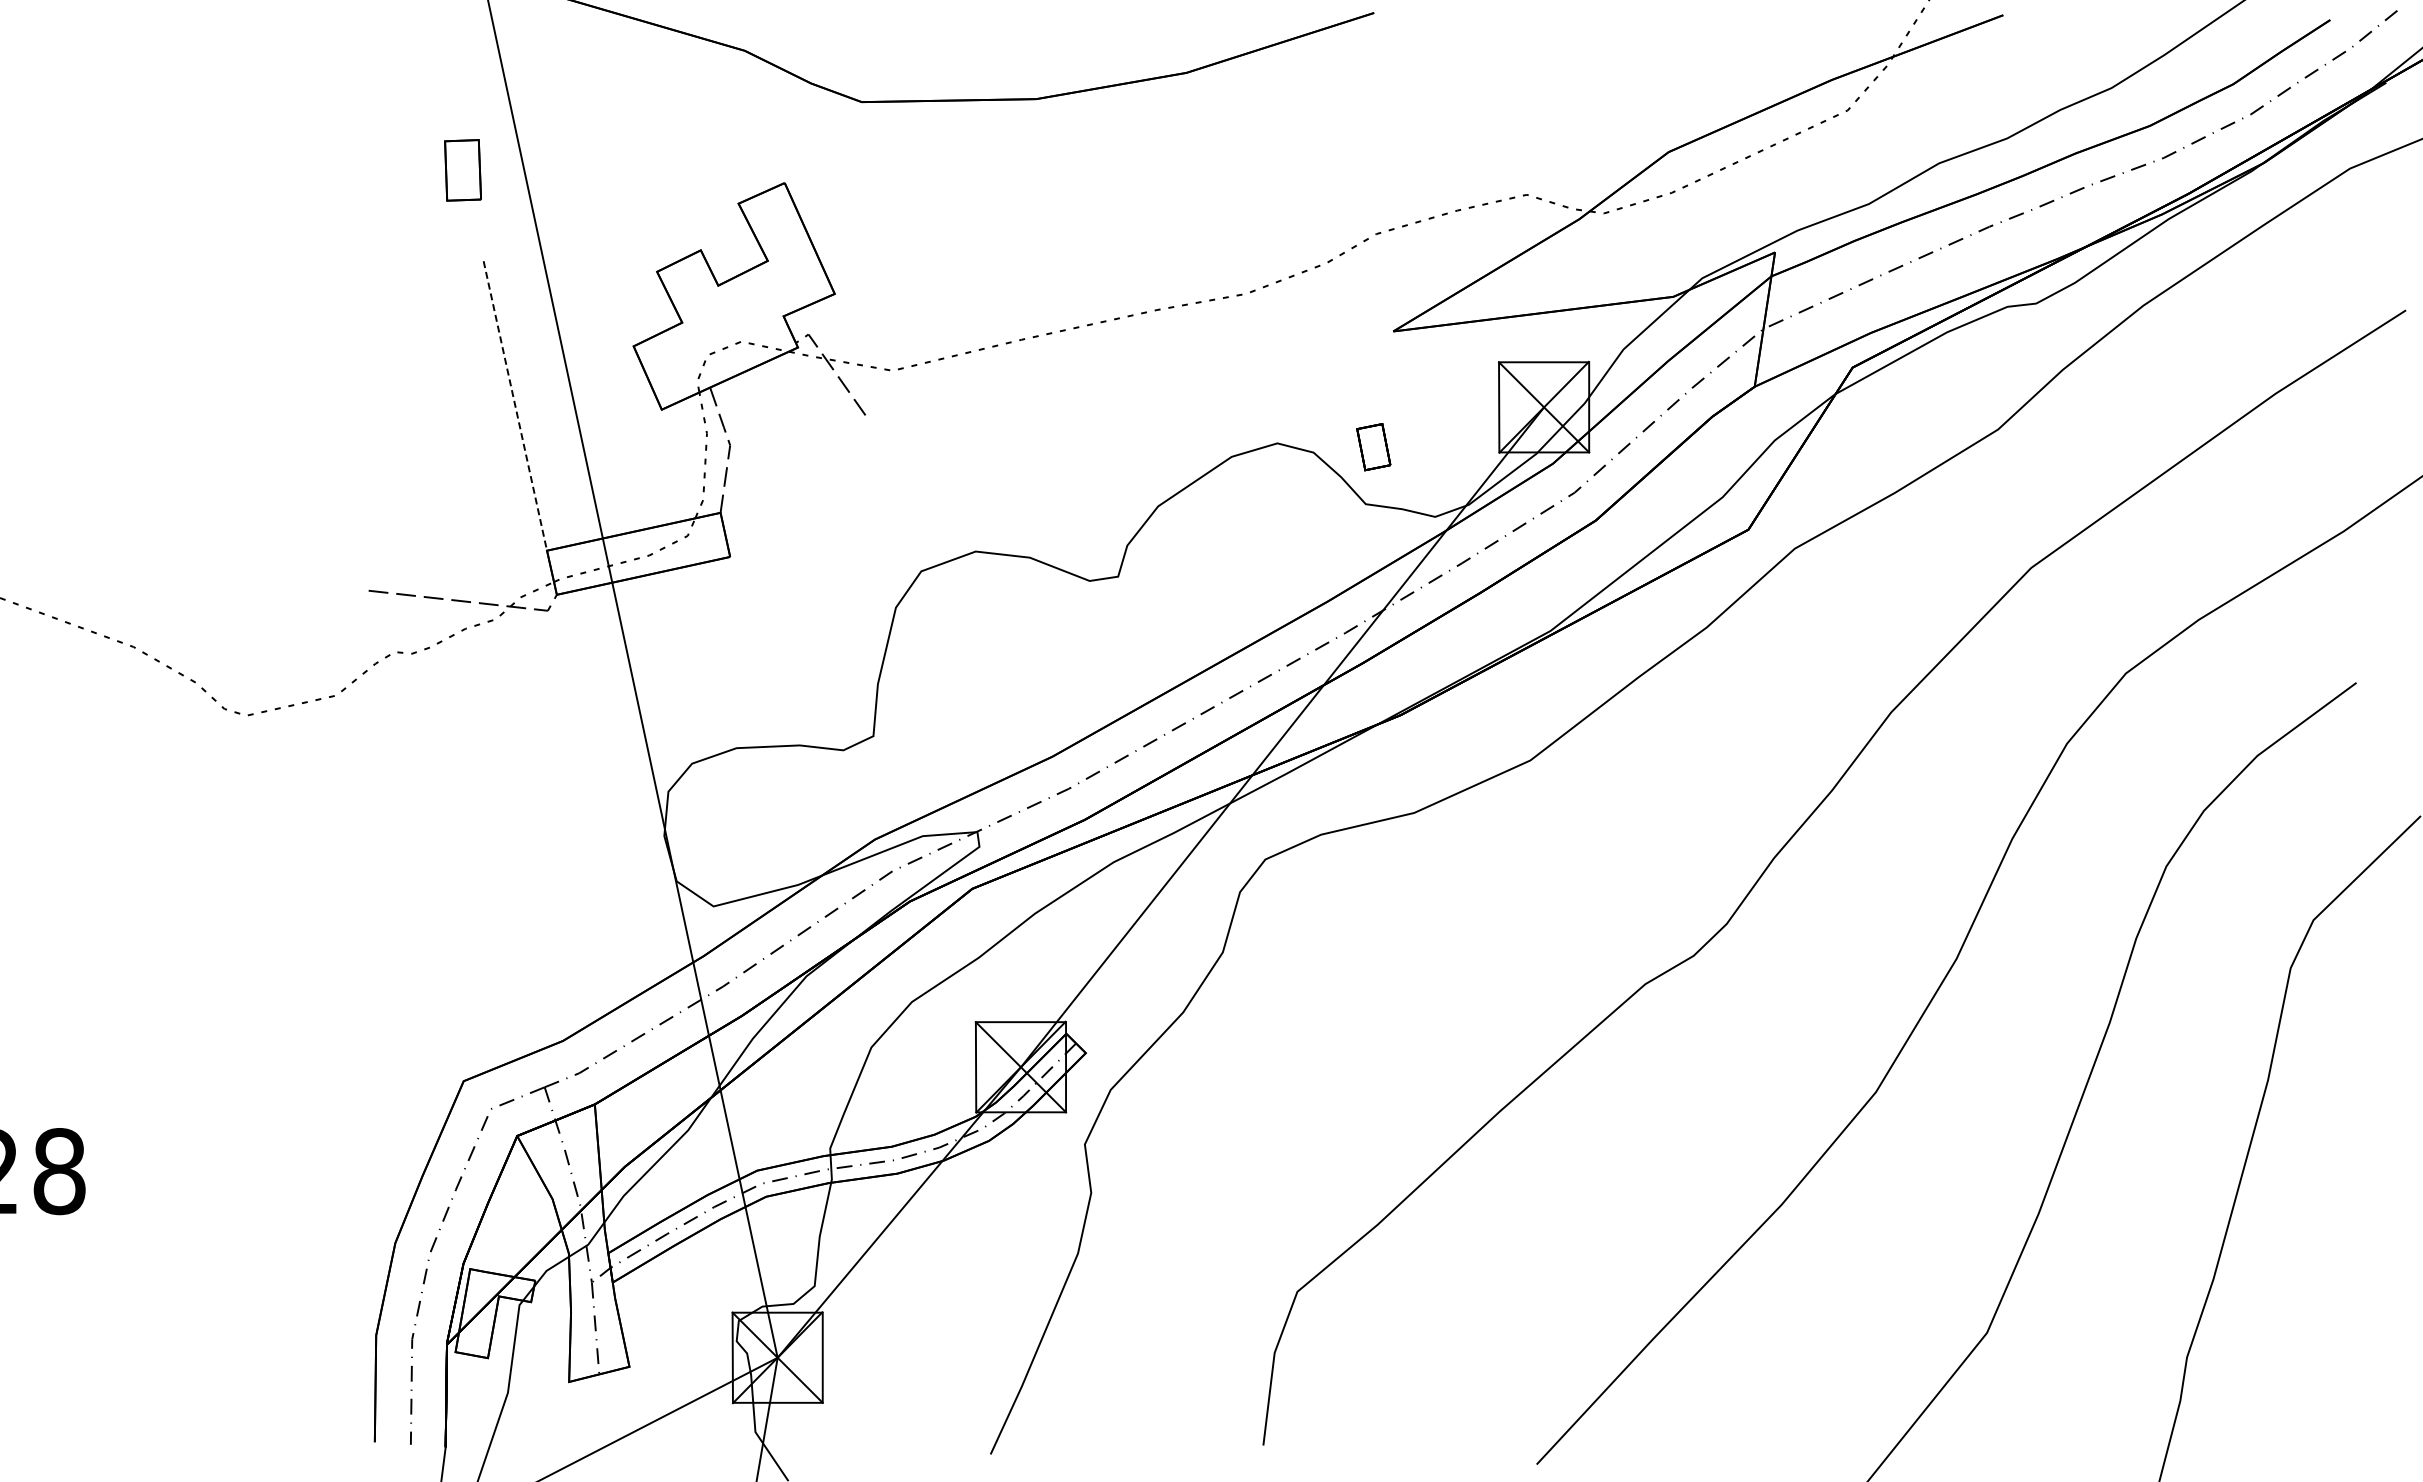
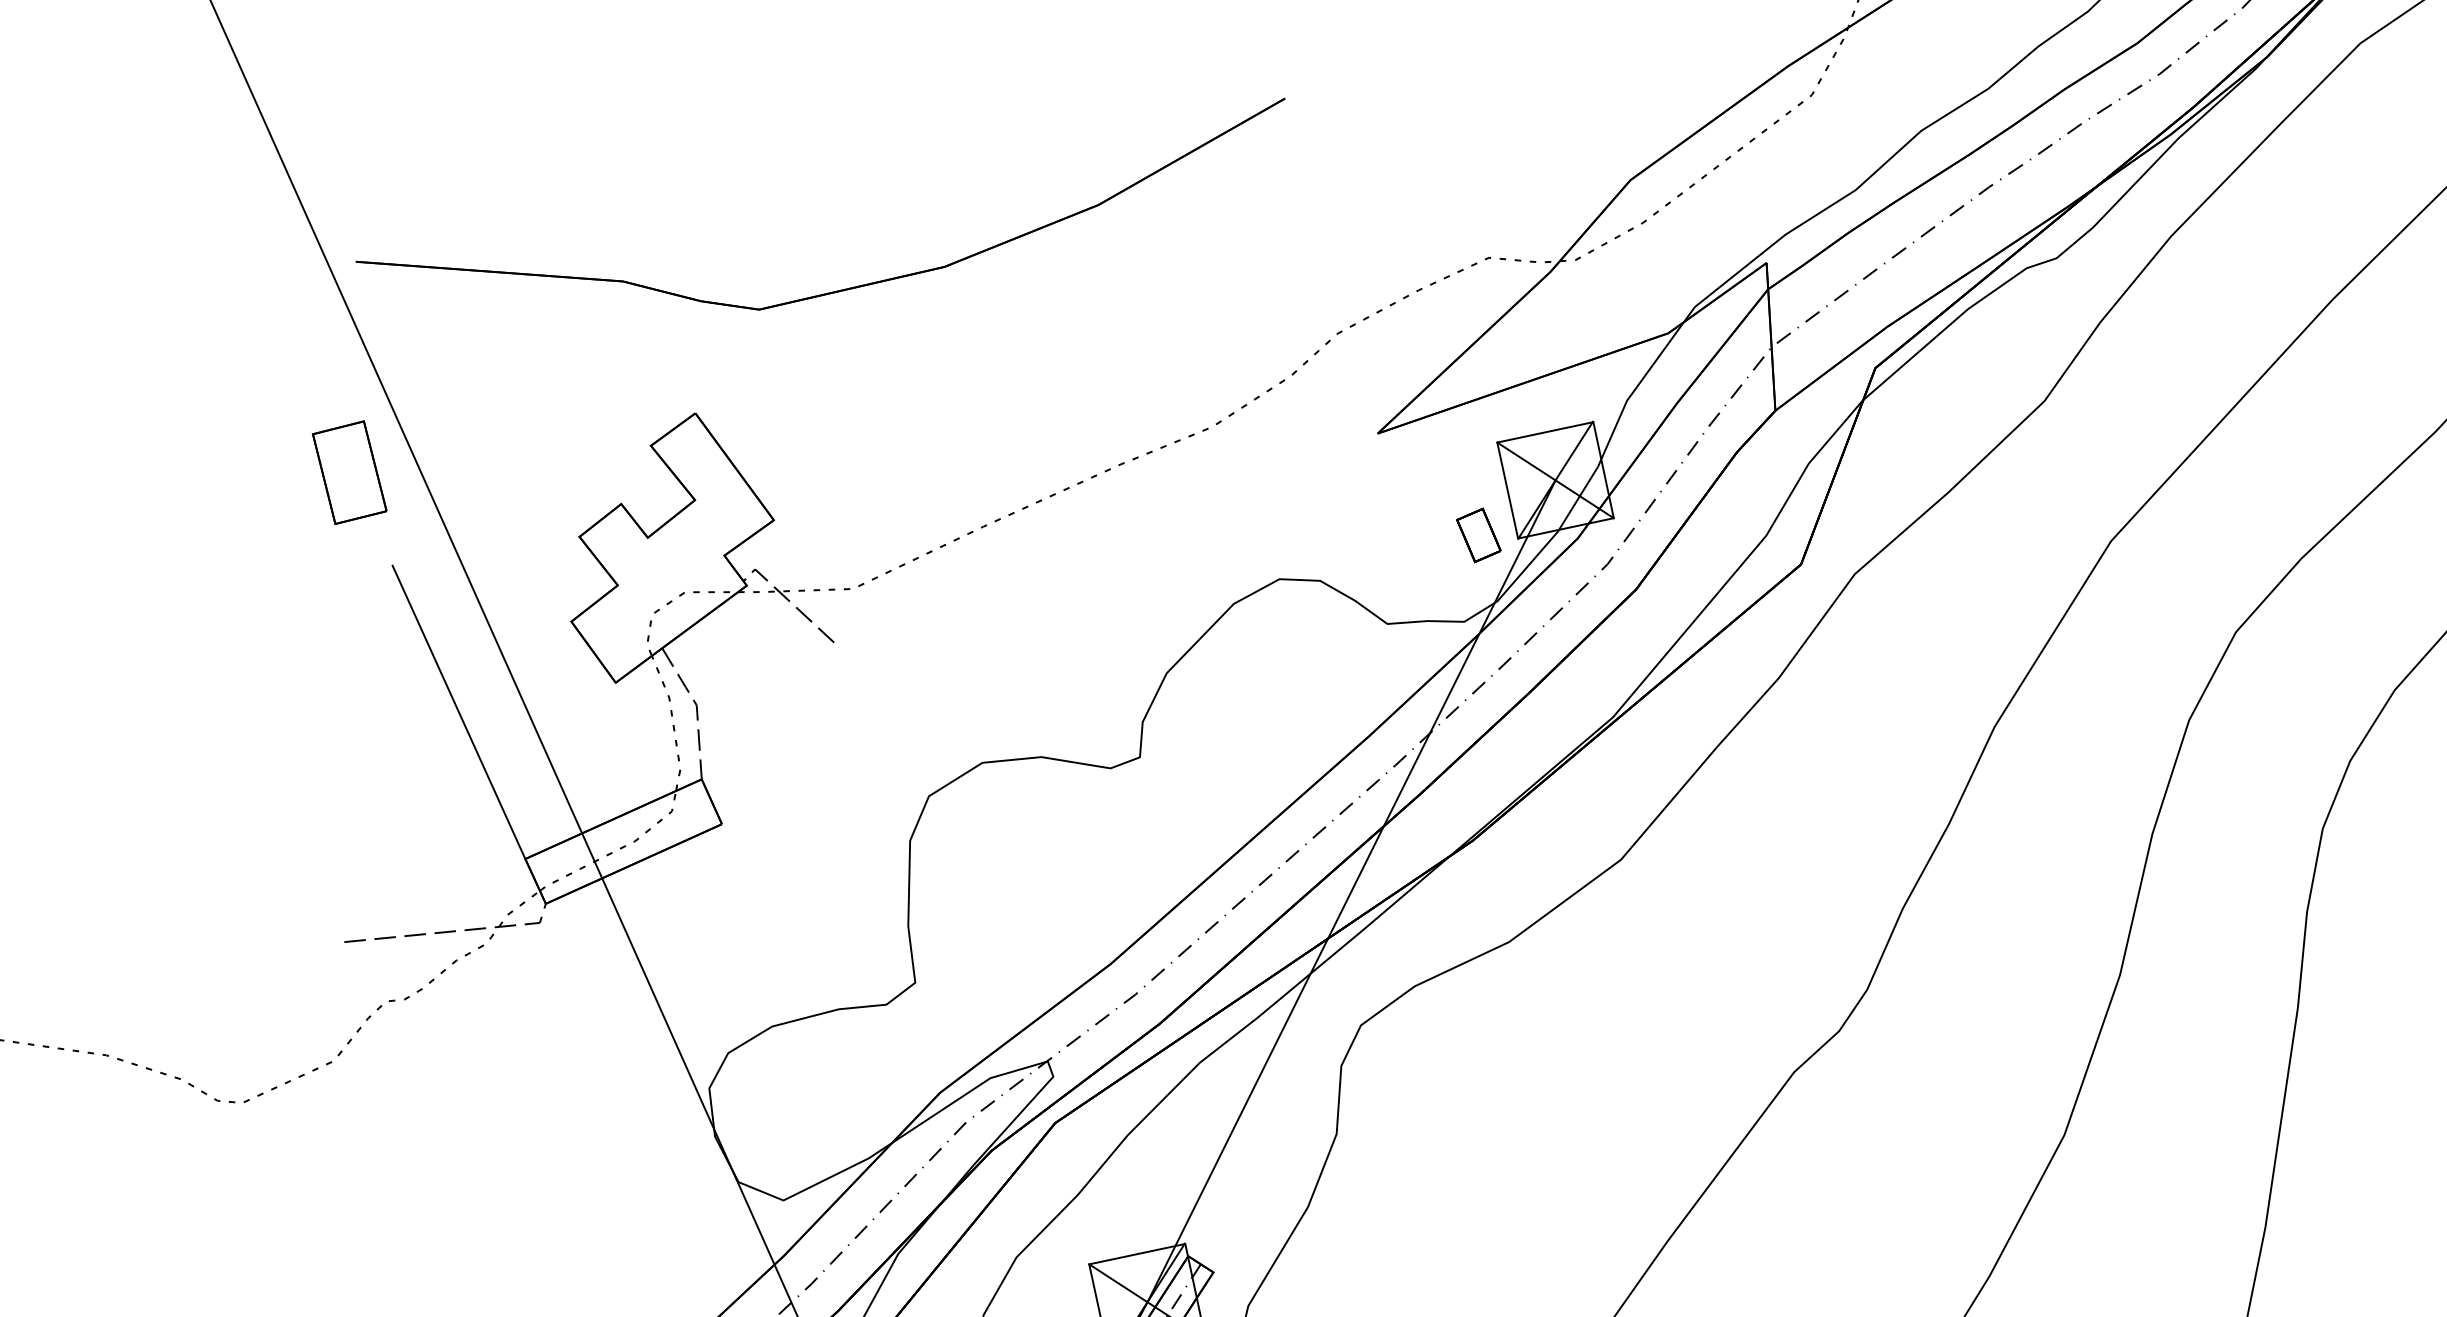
part: (462, 170) -> (349, 472), size x1.43
line: (515, 406) -> (459, 712), dashed -> solid
part: (1373, 447) -> (1478, 535), moved

